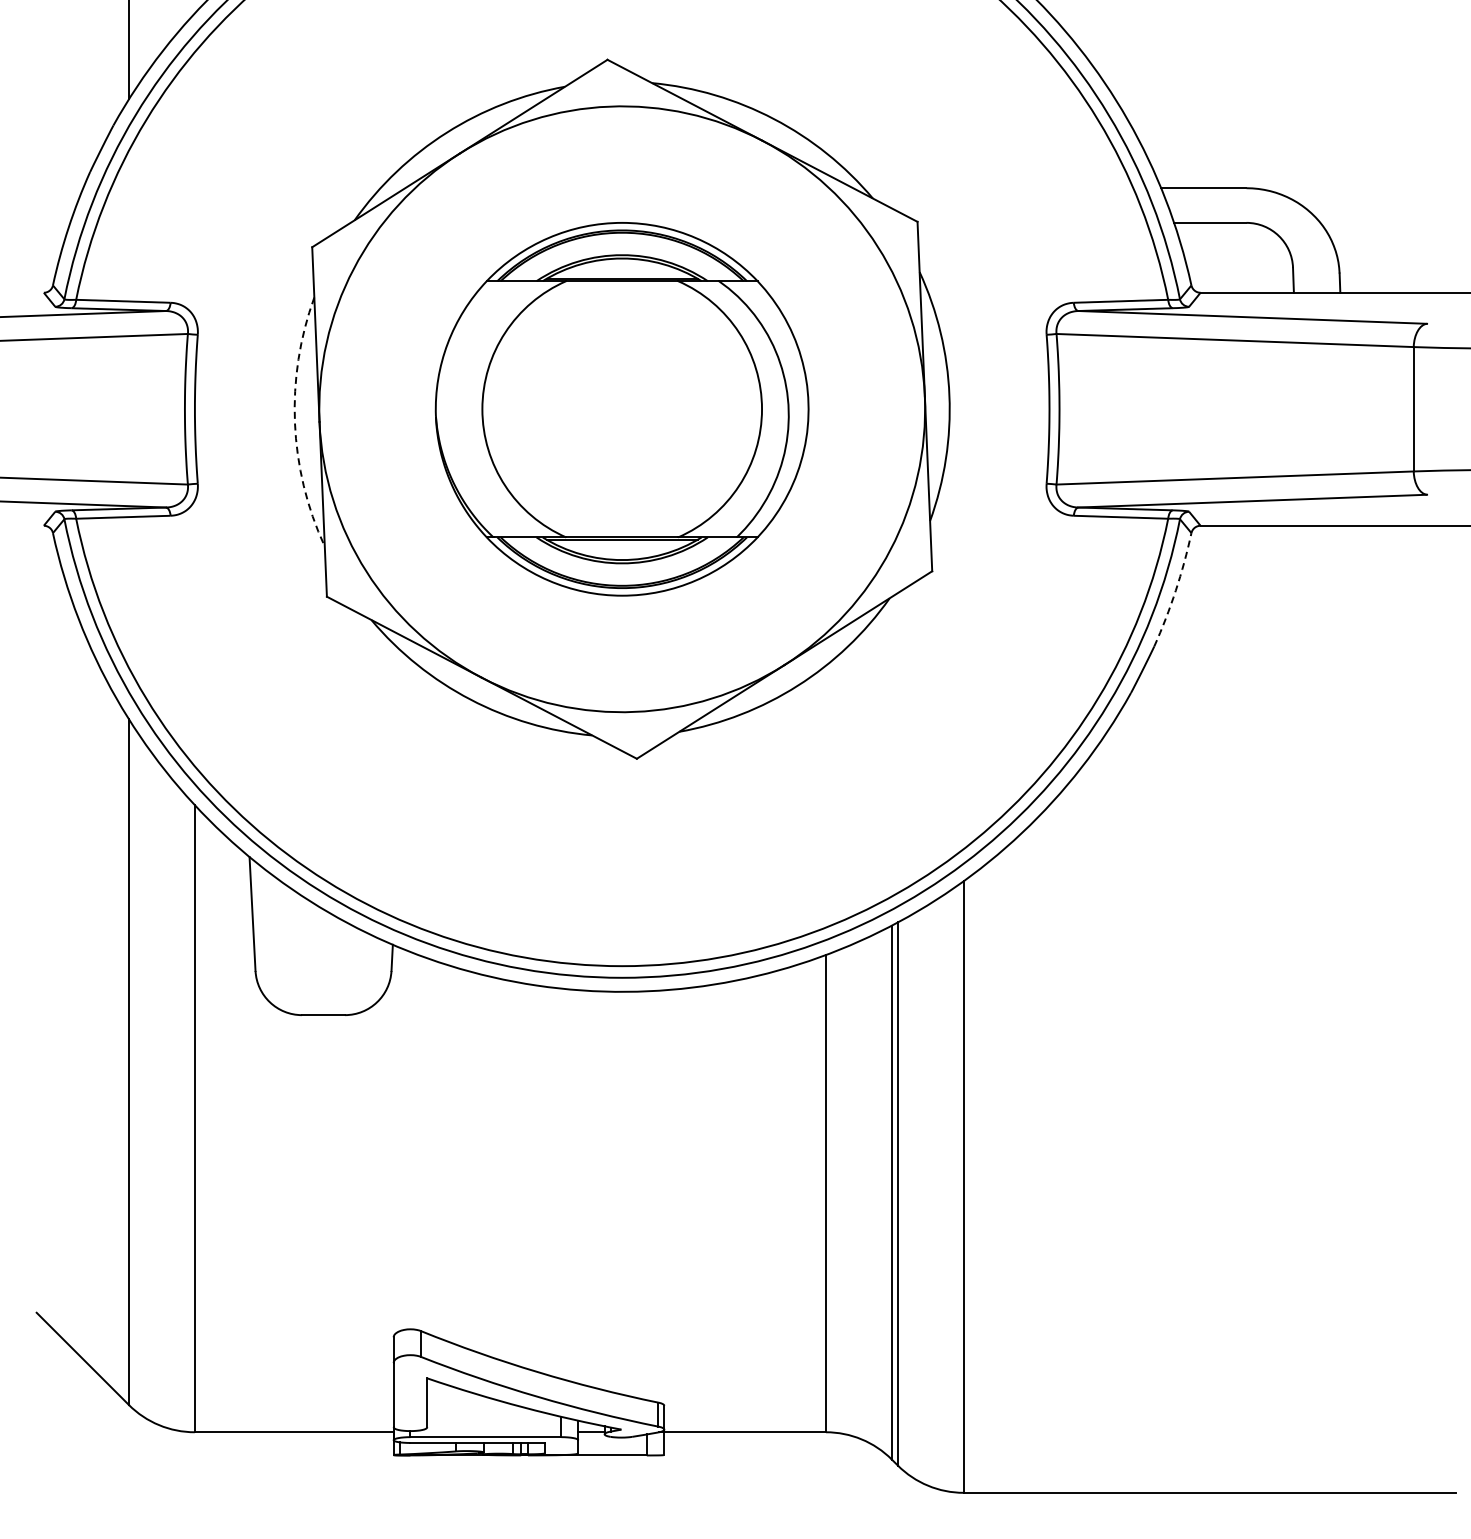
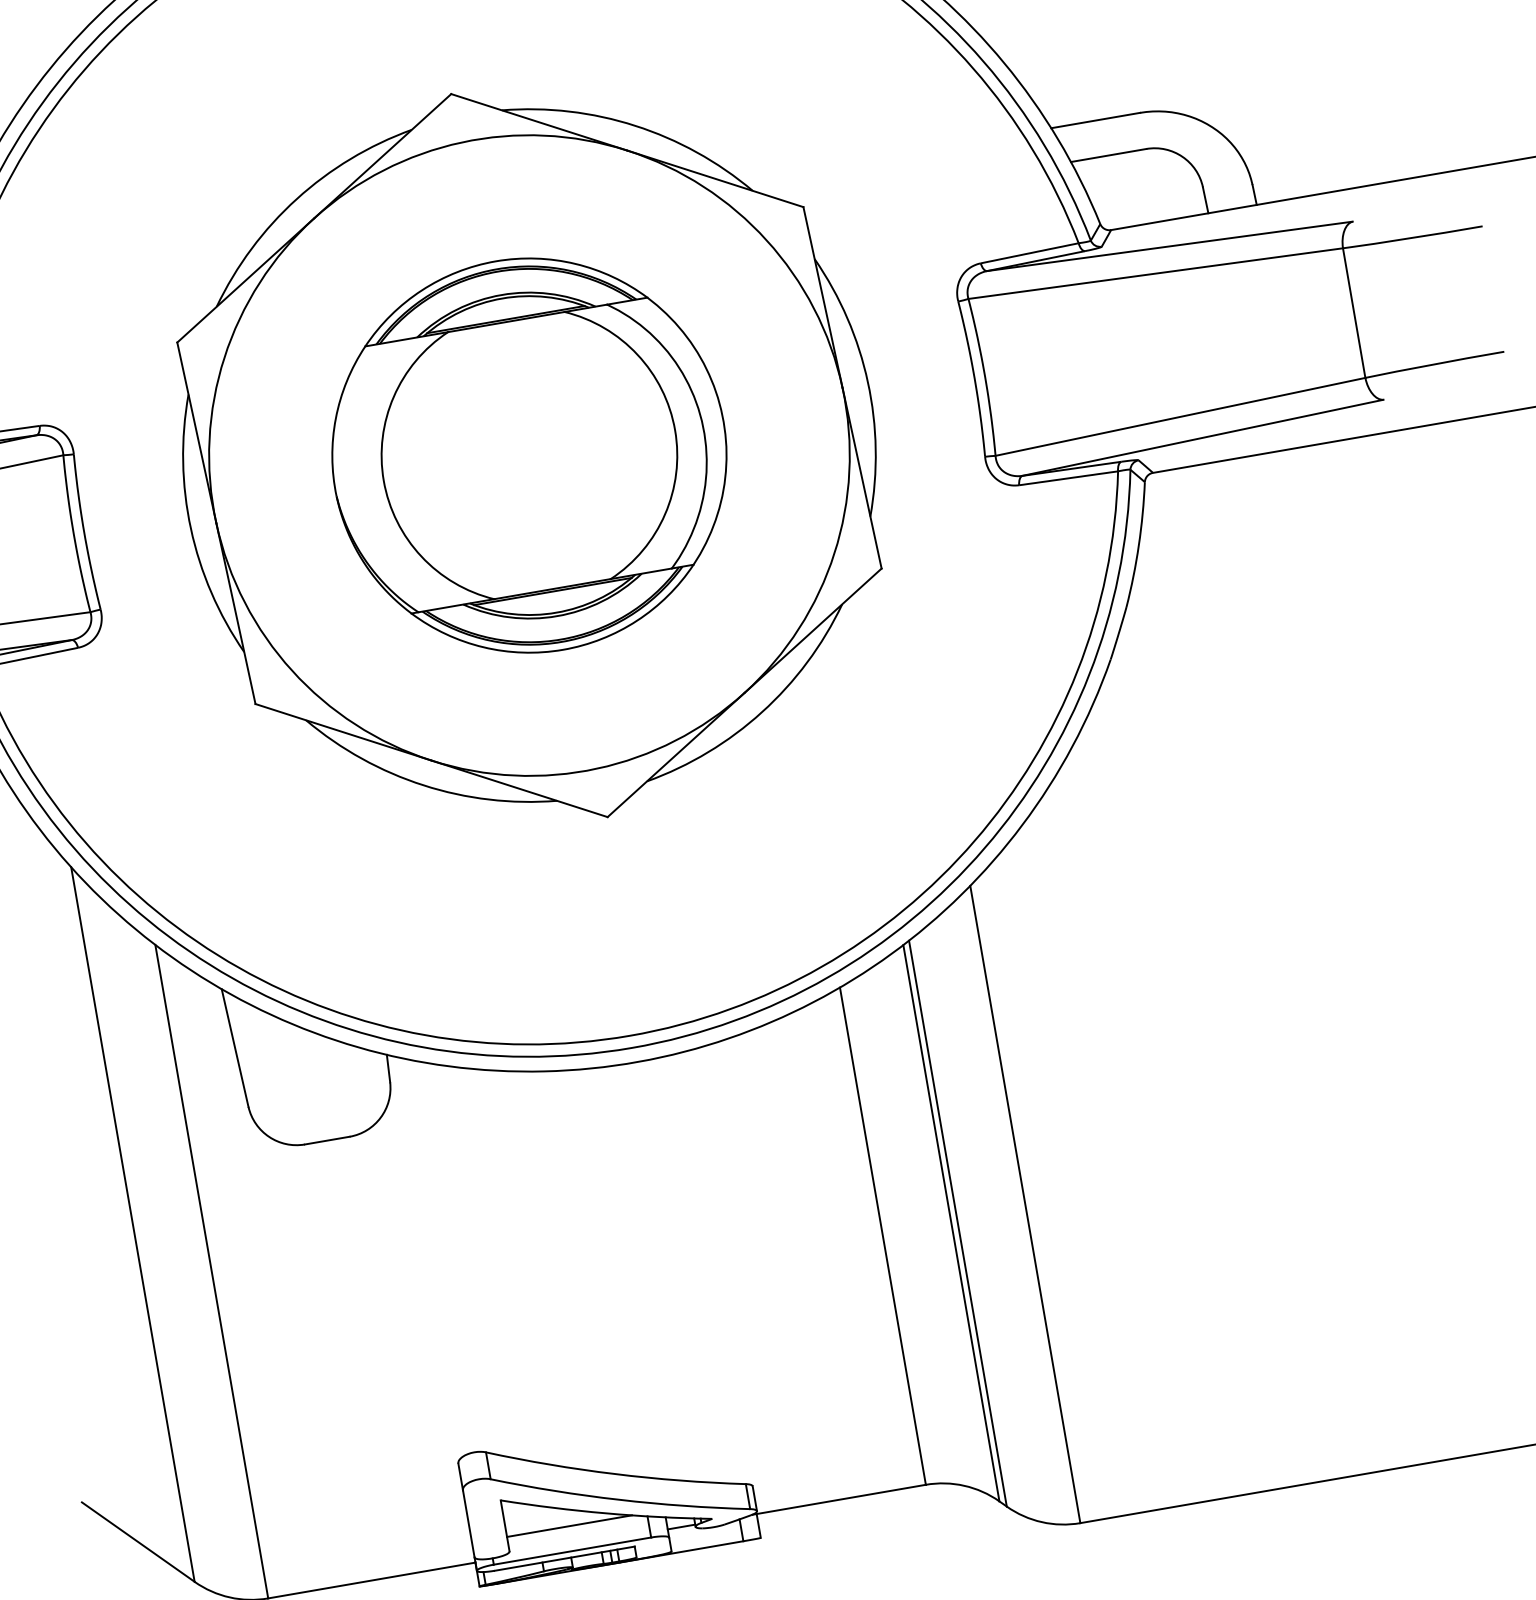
arc: (294, 423) -> (190, 529), dashed -> solid
arc: (1175, 590) -> (1138, 544), dashed -> solid
line: (487, 1413) -> (569, 1526), added

